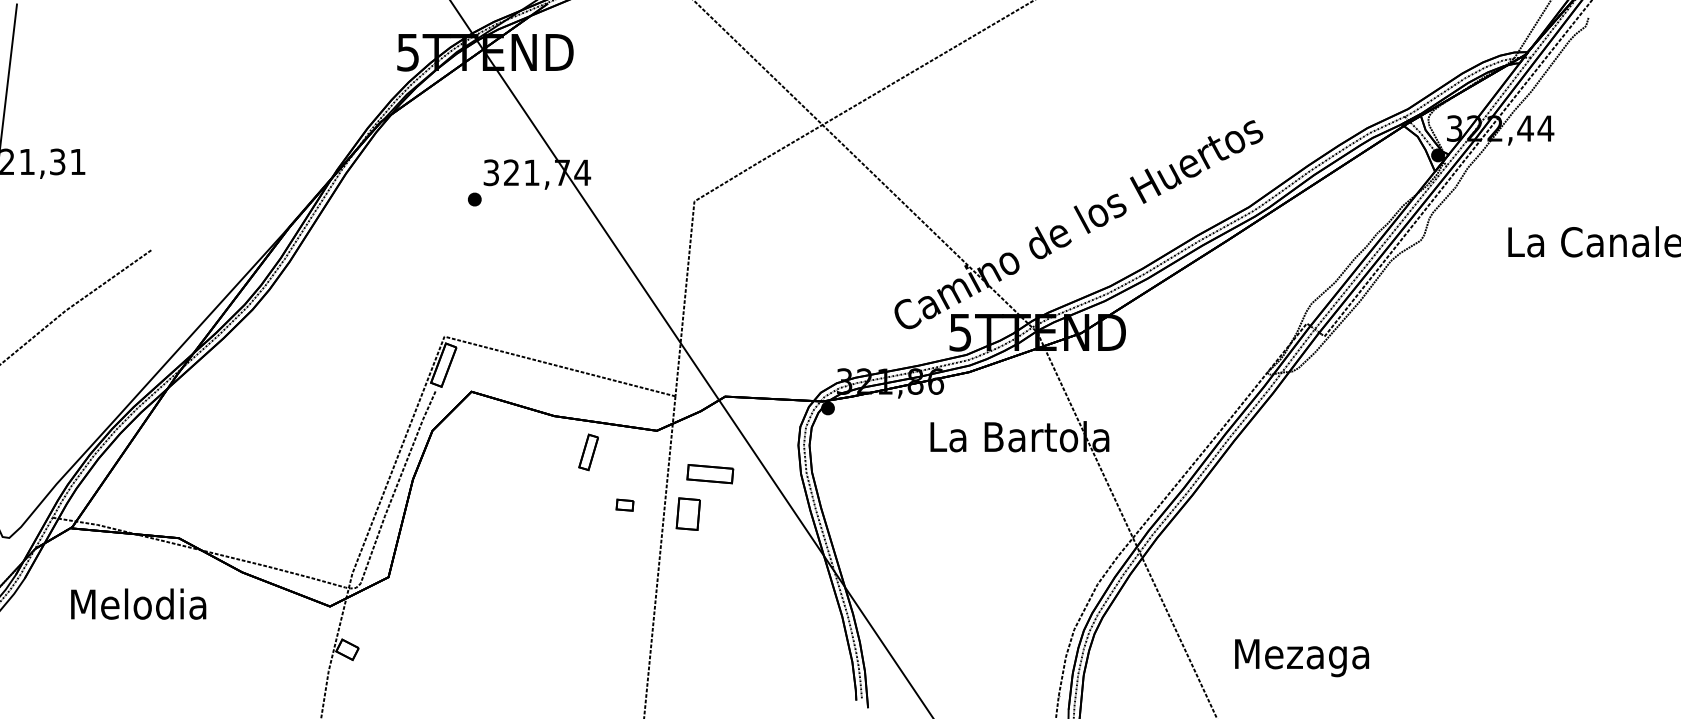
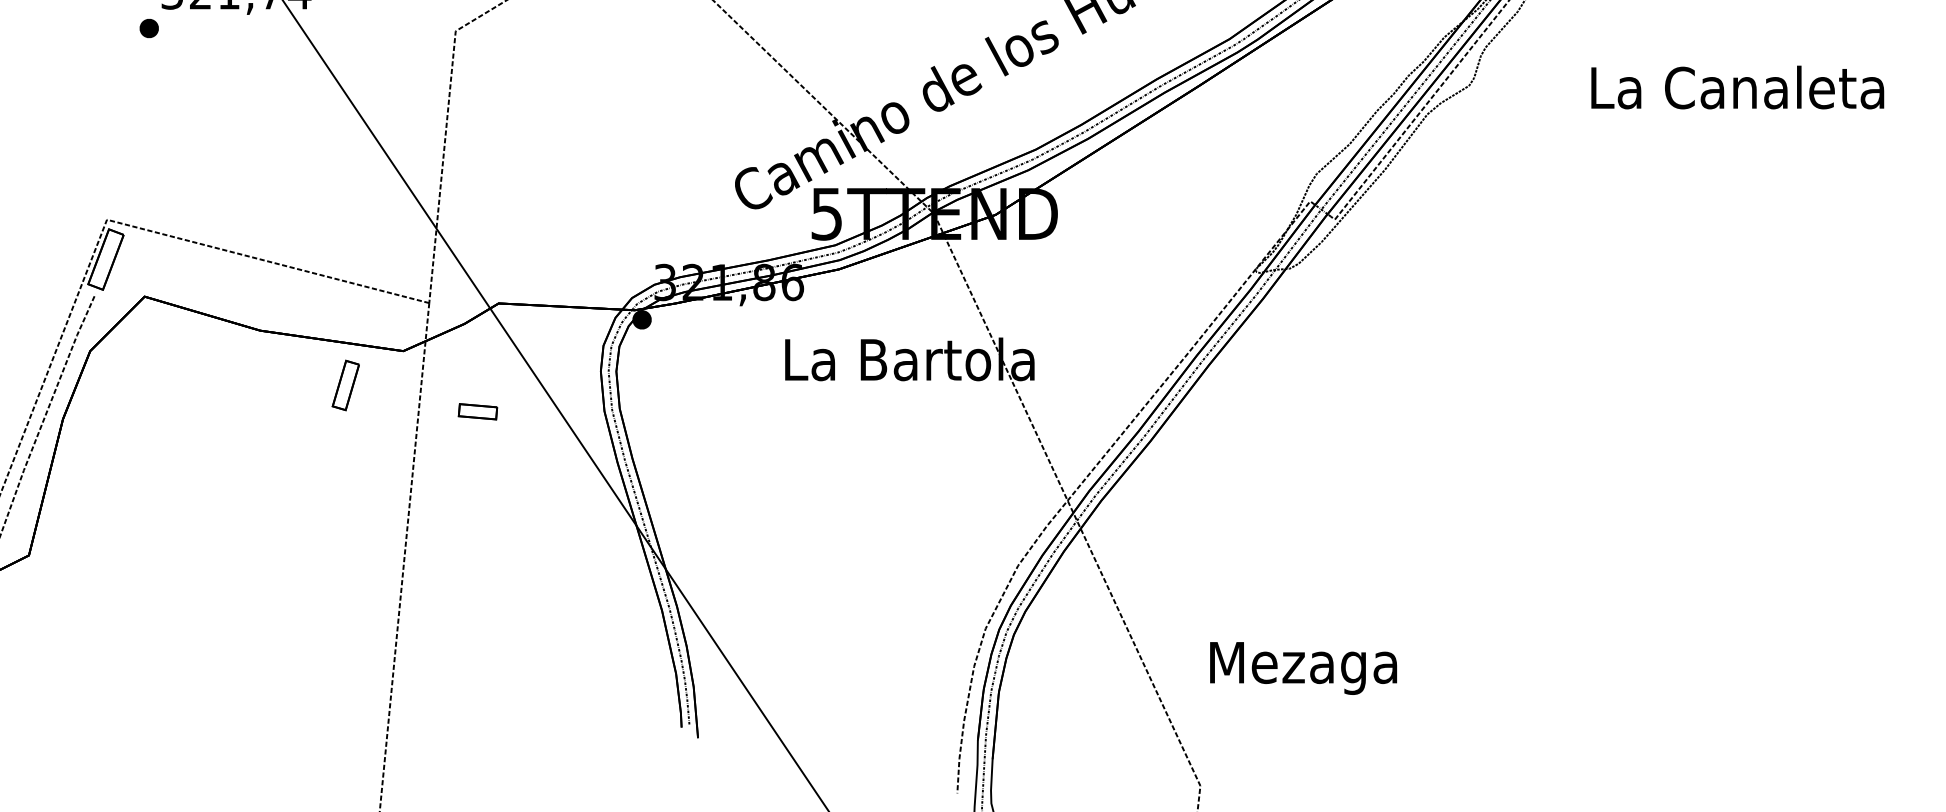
part: (588, 452) -> (345, 385), moved
part: (710, 474) -> (478, 412), size x0.6
part: (624, 504) -> (358, 453), removed
part: (687, 513) -> (446, 466), removed

